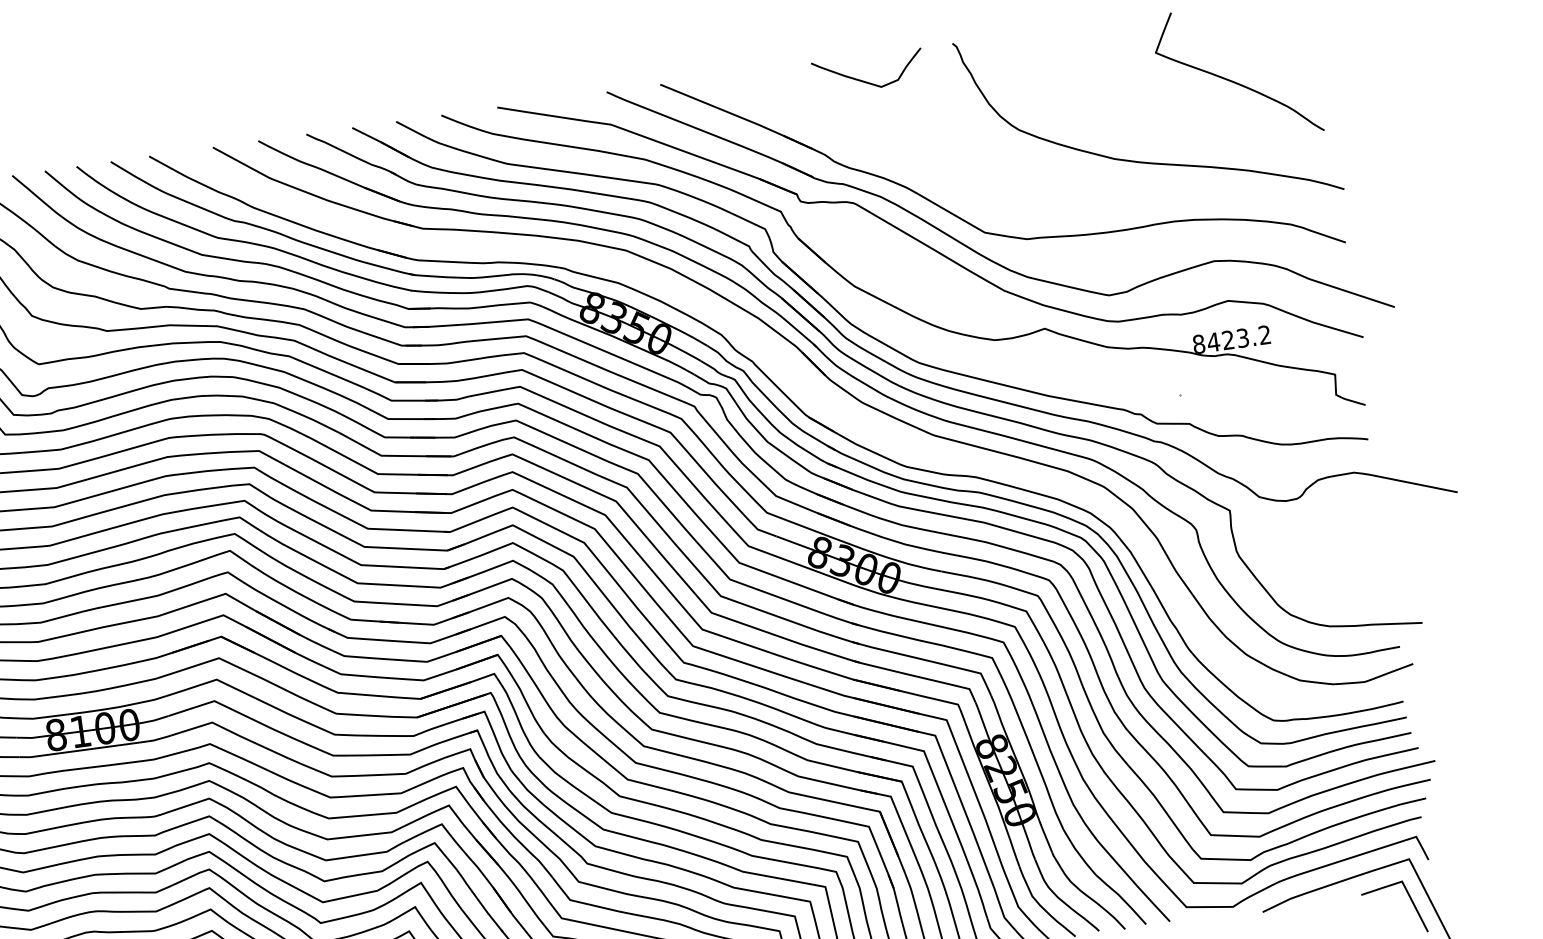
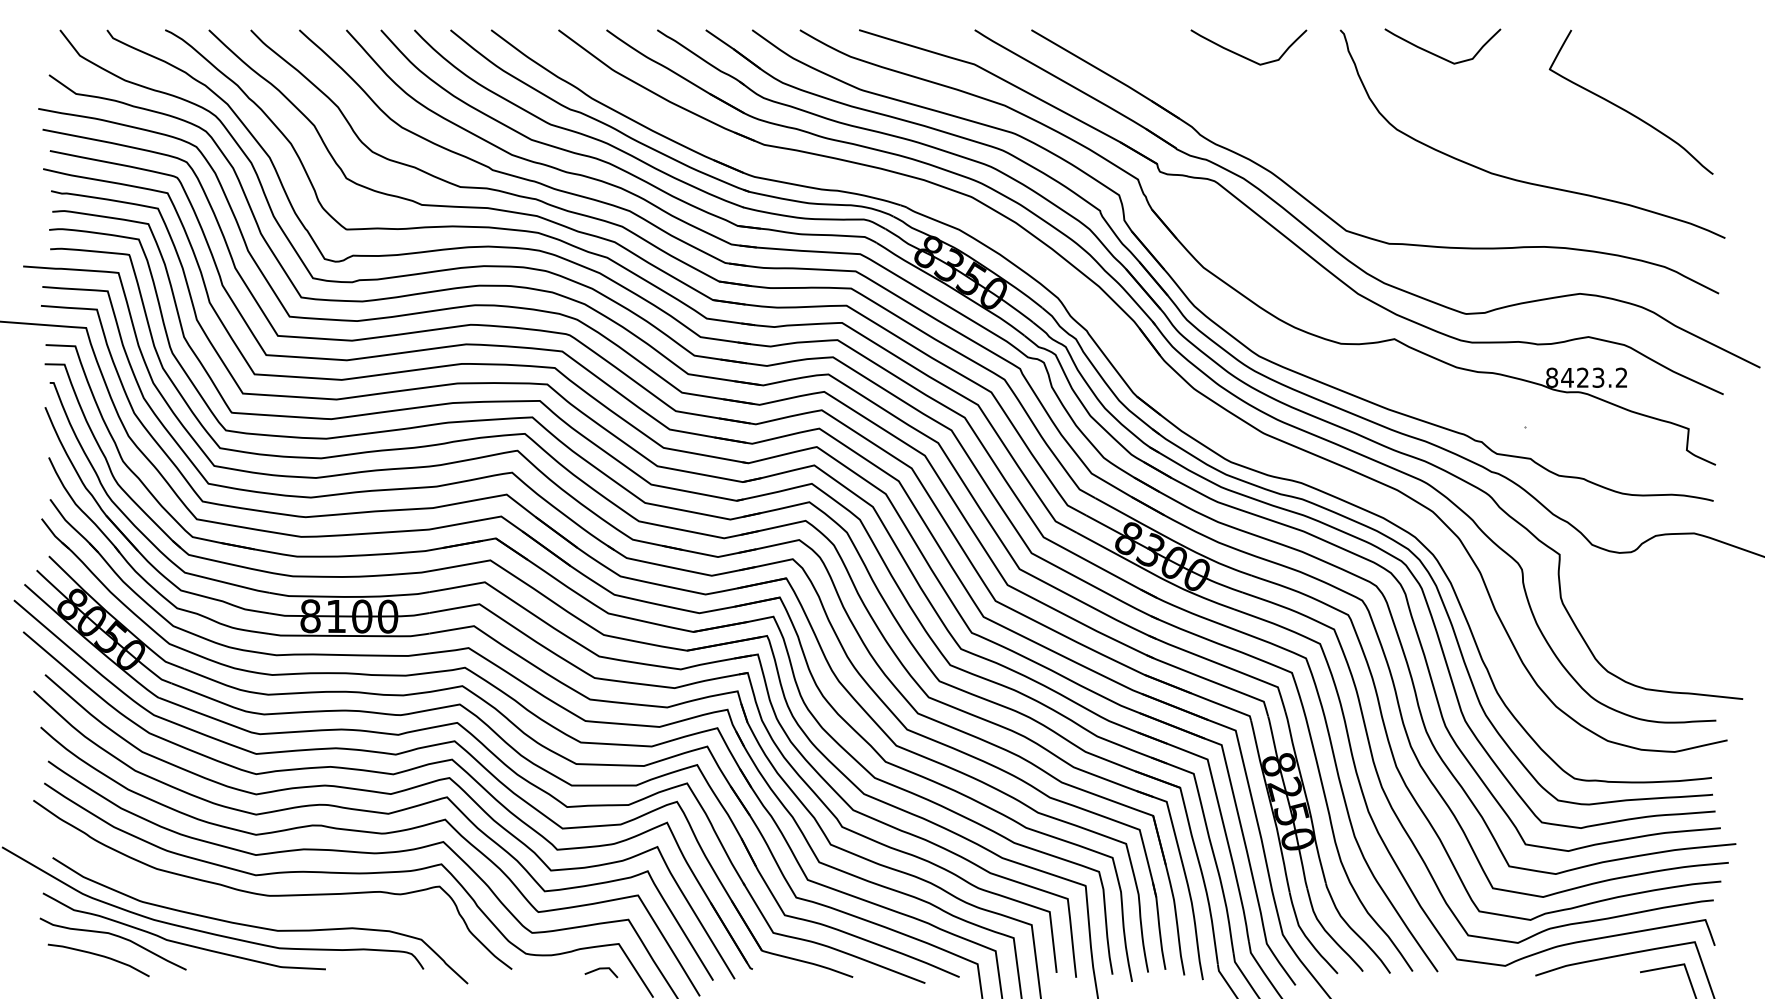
curve: (1048, 54) -> (1438, 55), added

